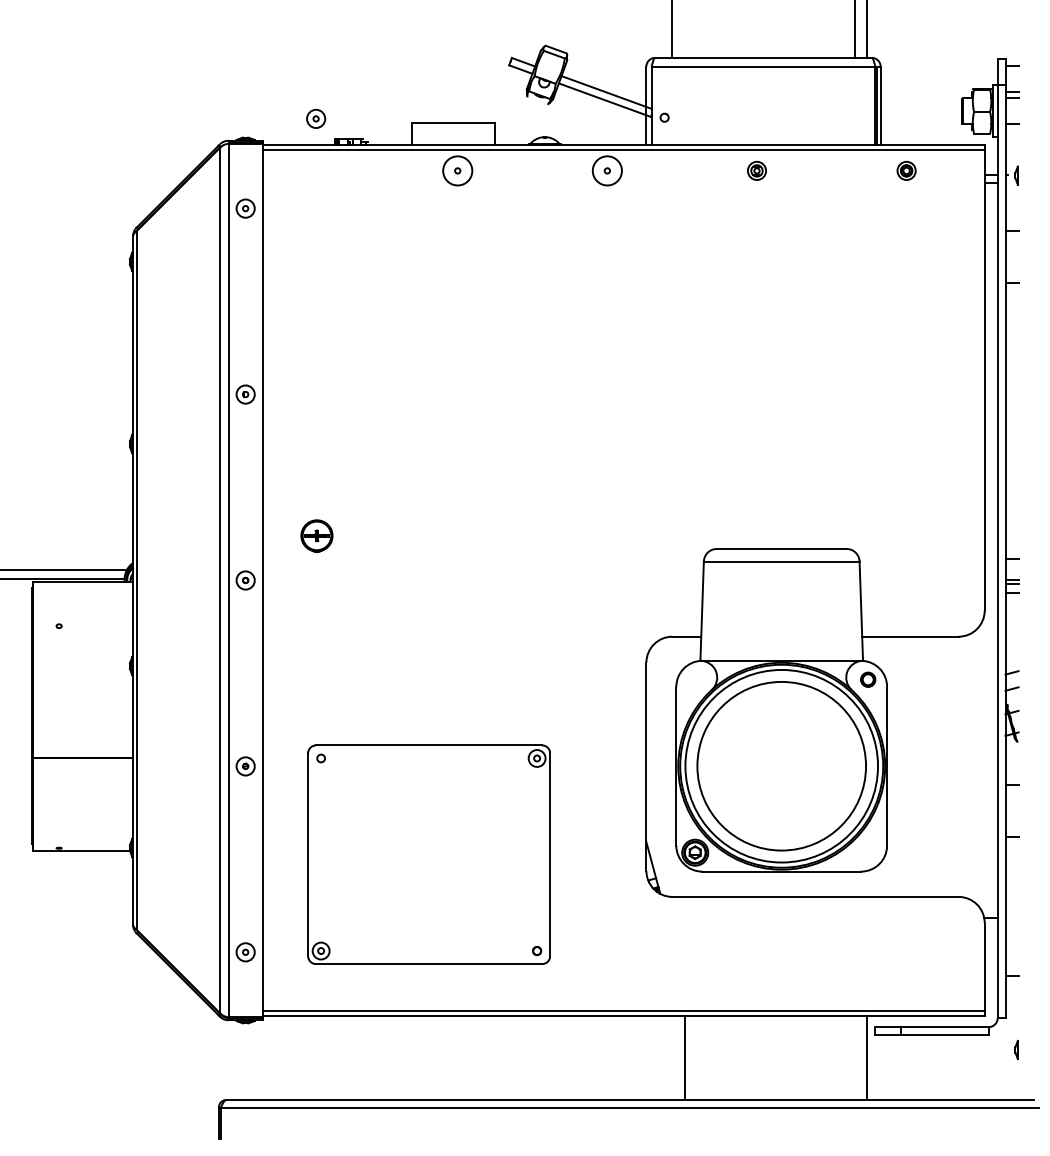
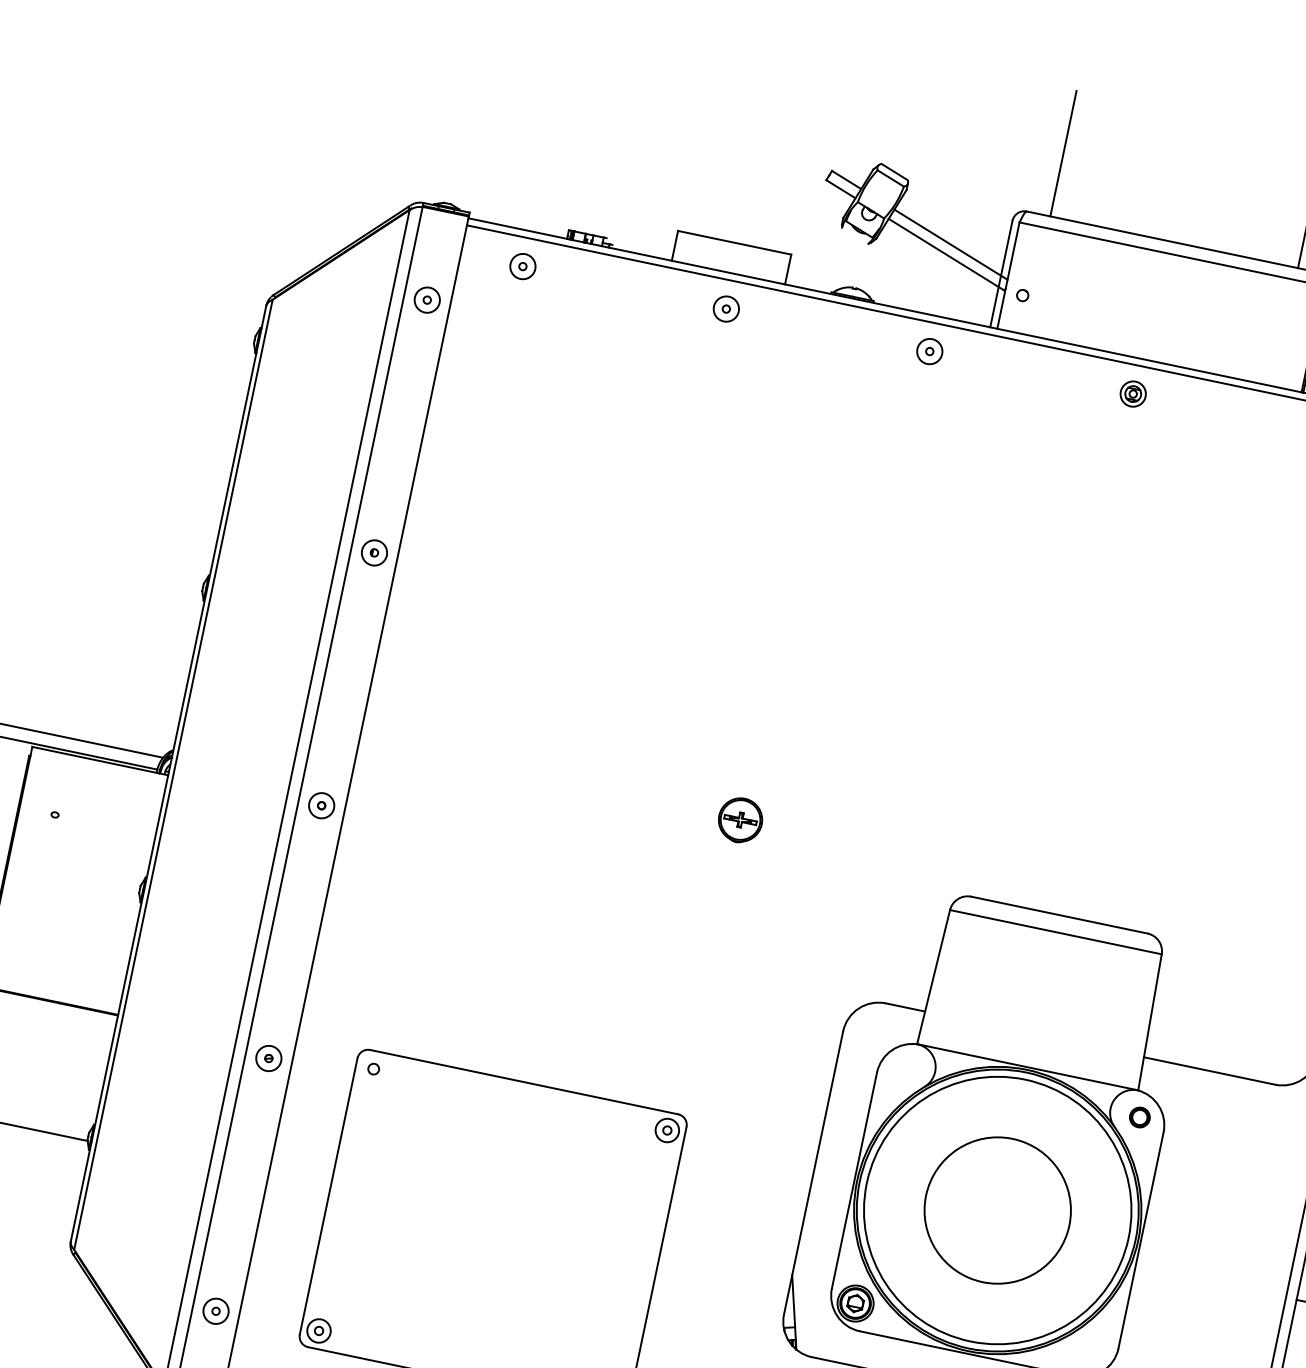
part: (316, 118) -> (523, 266), moved
circle: (457, 170) -> (726, 308), size x0.62
circle: (607, 170) -> (930, 351), size x0.62
part: (316, 535) -> (740, 819), moved
circle: (781, 765) -> (997, 1209), size x0.62

